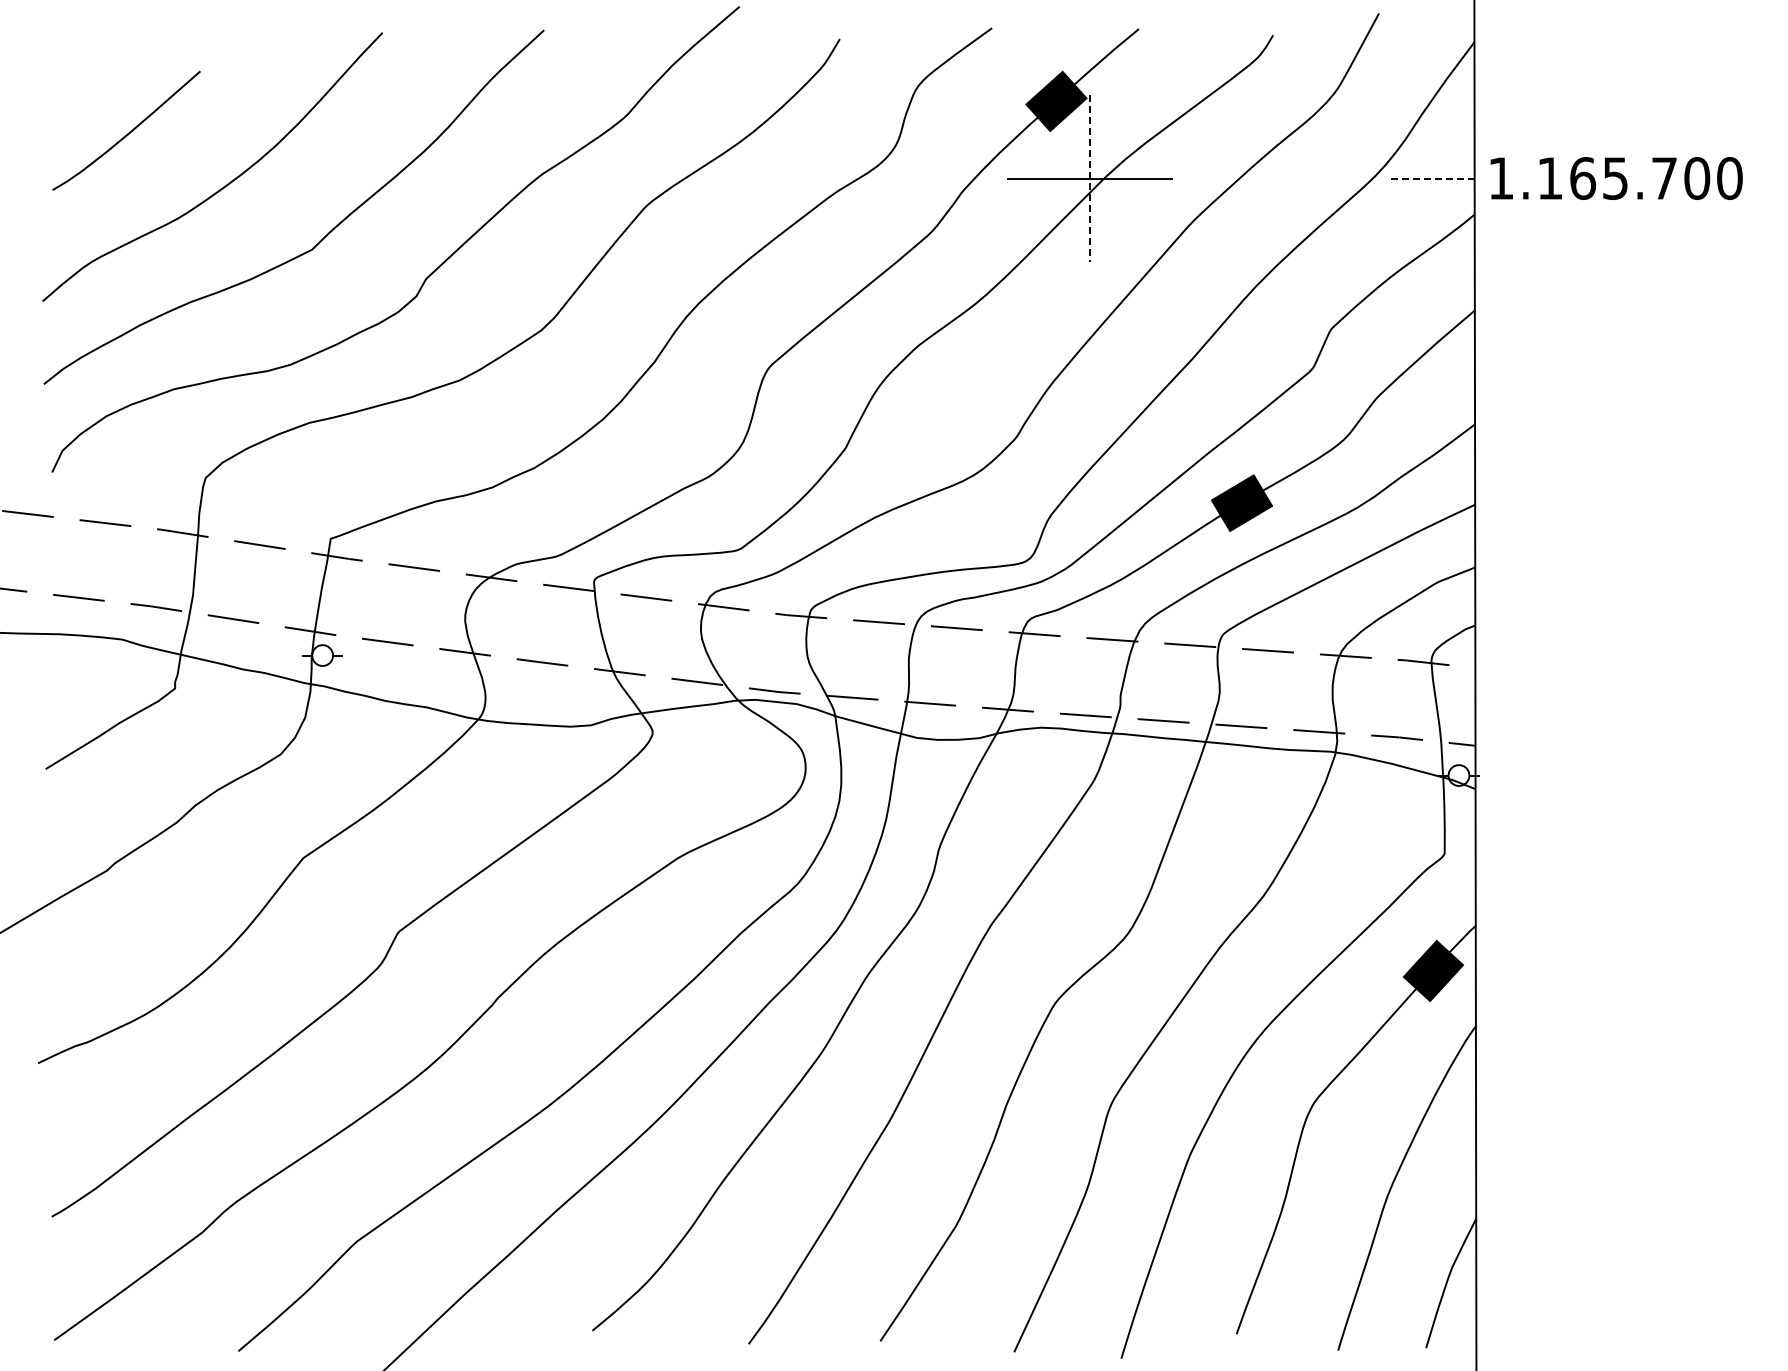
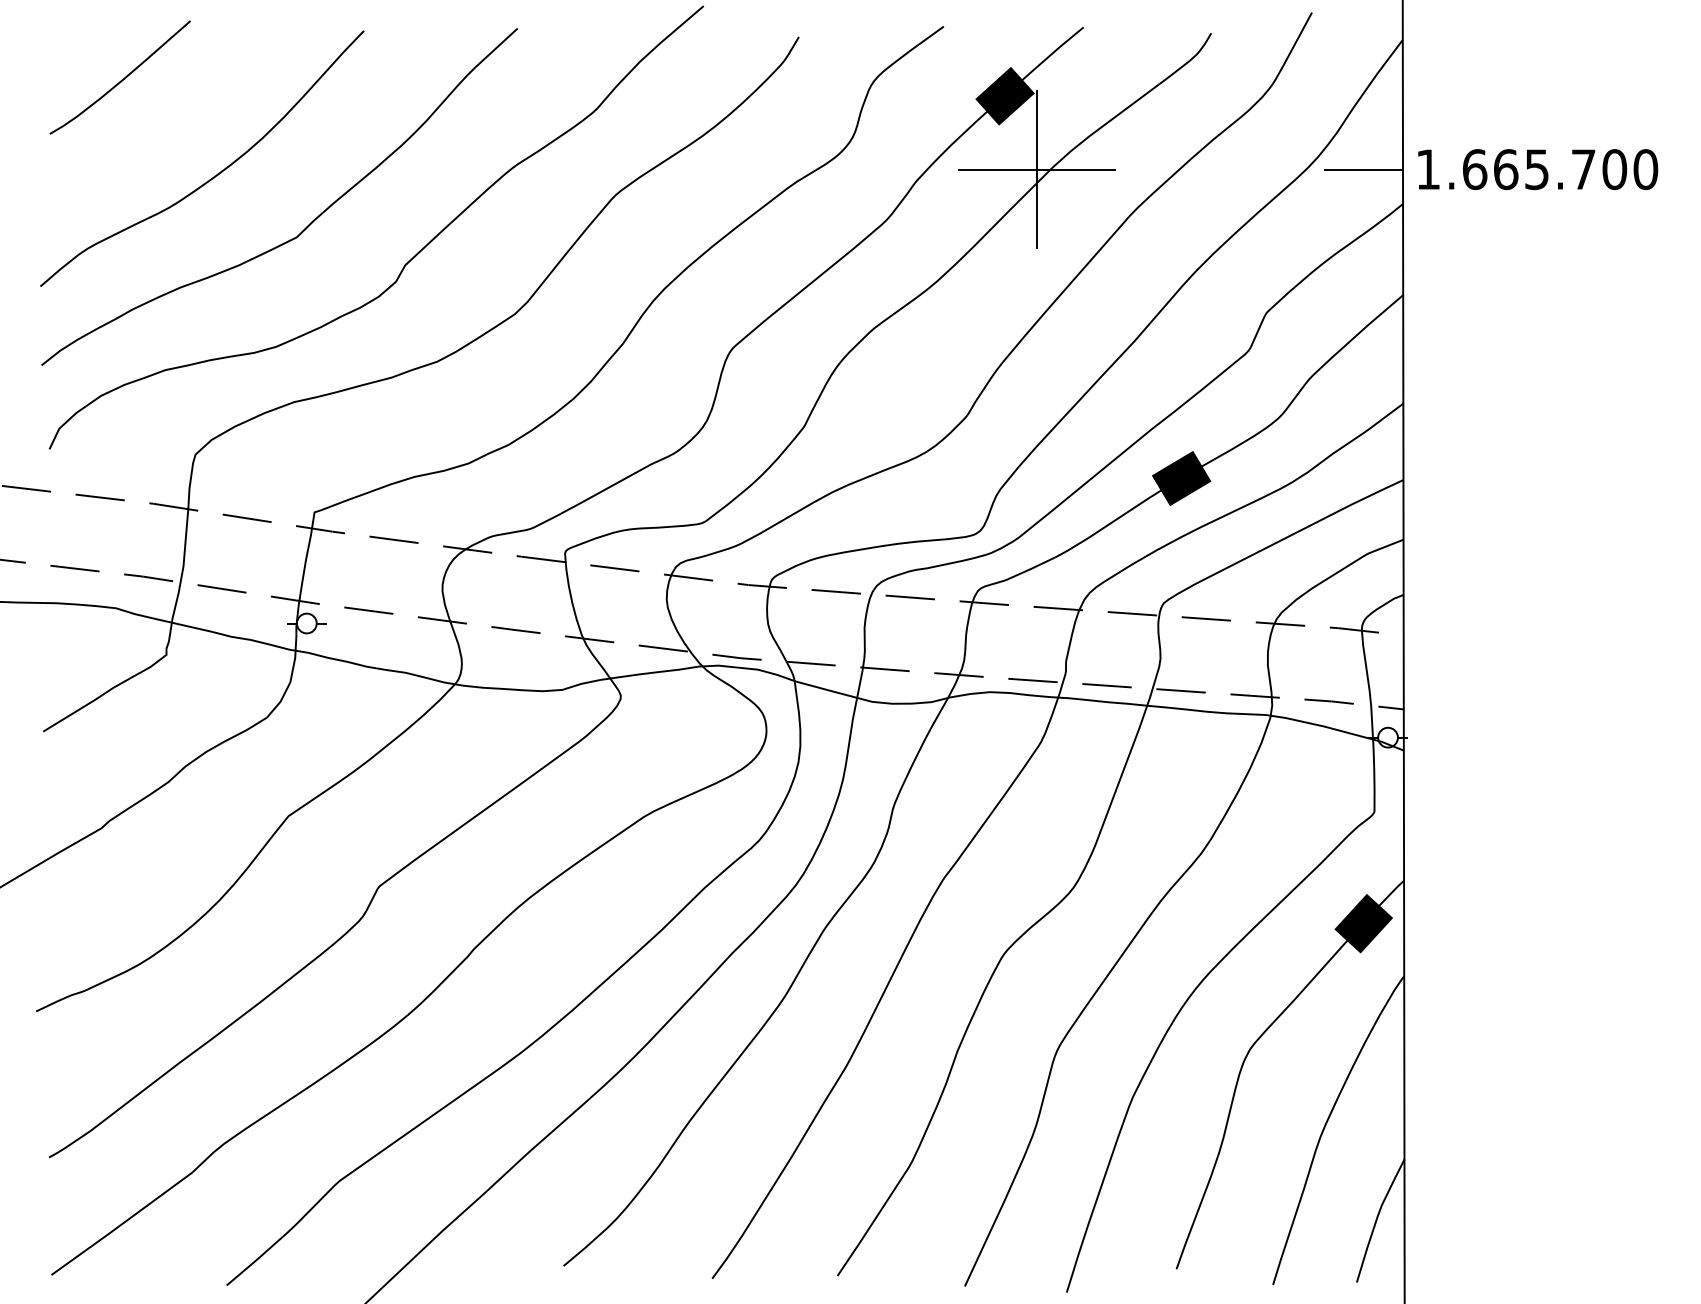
curve: (128, 132) -> (122, 79), moved
line: (1433, 178) -> (1363, 169), dashed -> solid
text: (1550, 178) -> (1475, 169), 1.165.700 -> 1.665.700
line: (1089, 179) -> (1036, 170), dashed -> solid

